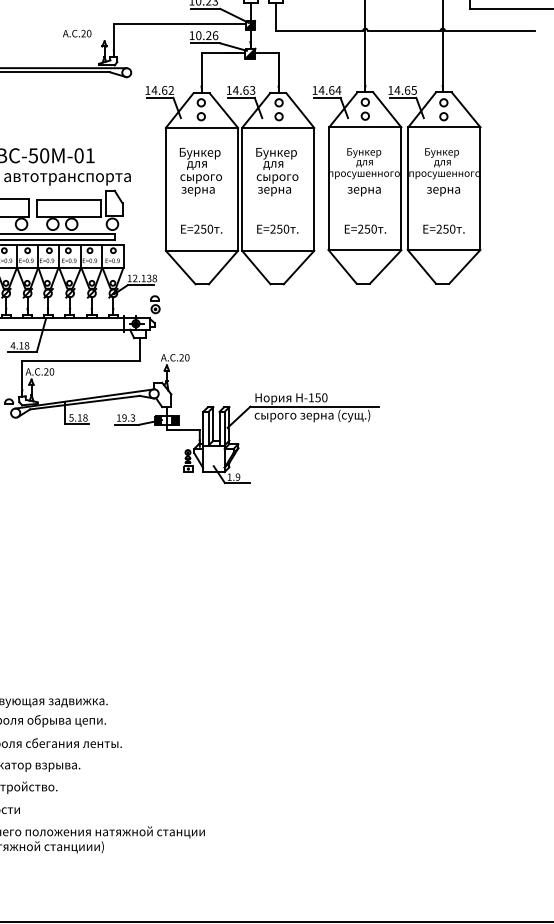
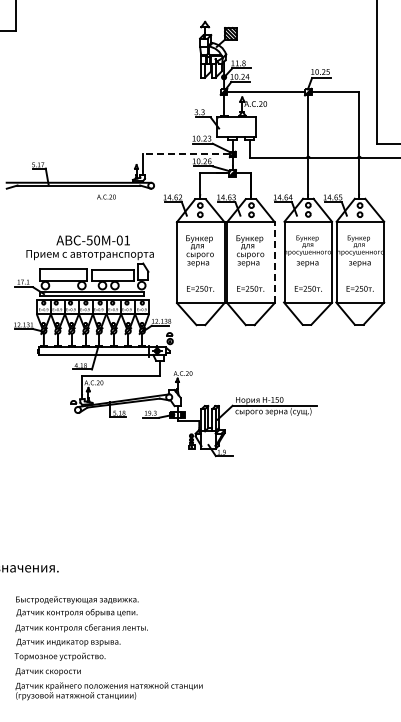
line: (180, 23) -> (186, 153), solid -> dashed
text: (77, 32) -> (106, 196), moved
line: (313, 189) -> (274, 262), solid -> dashed

